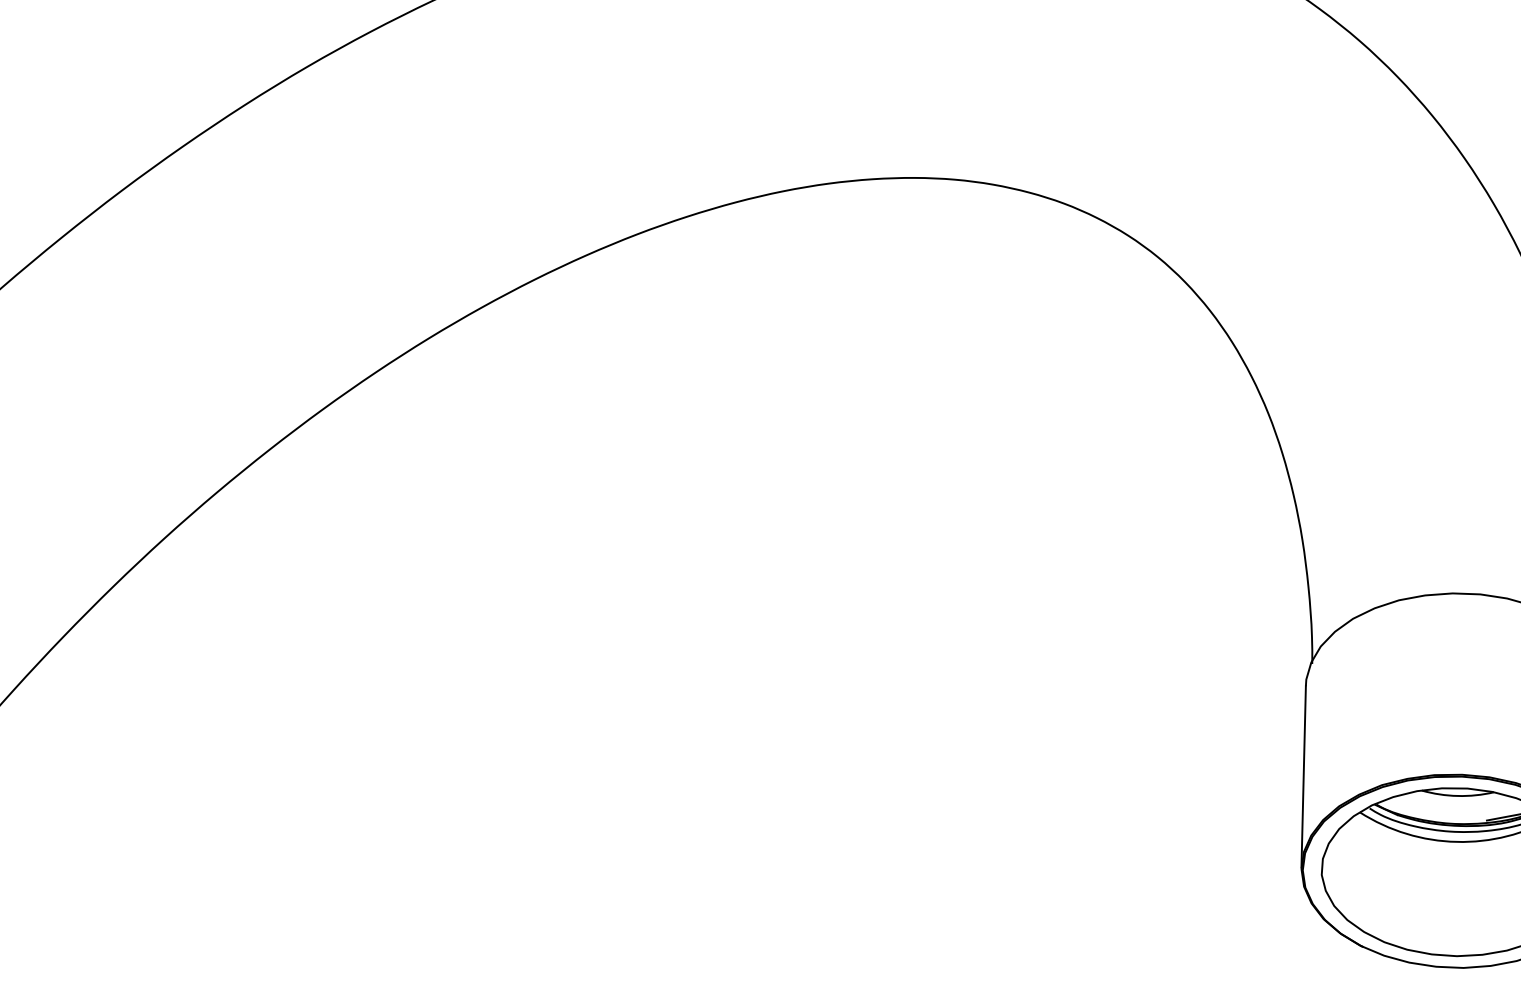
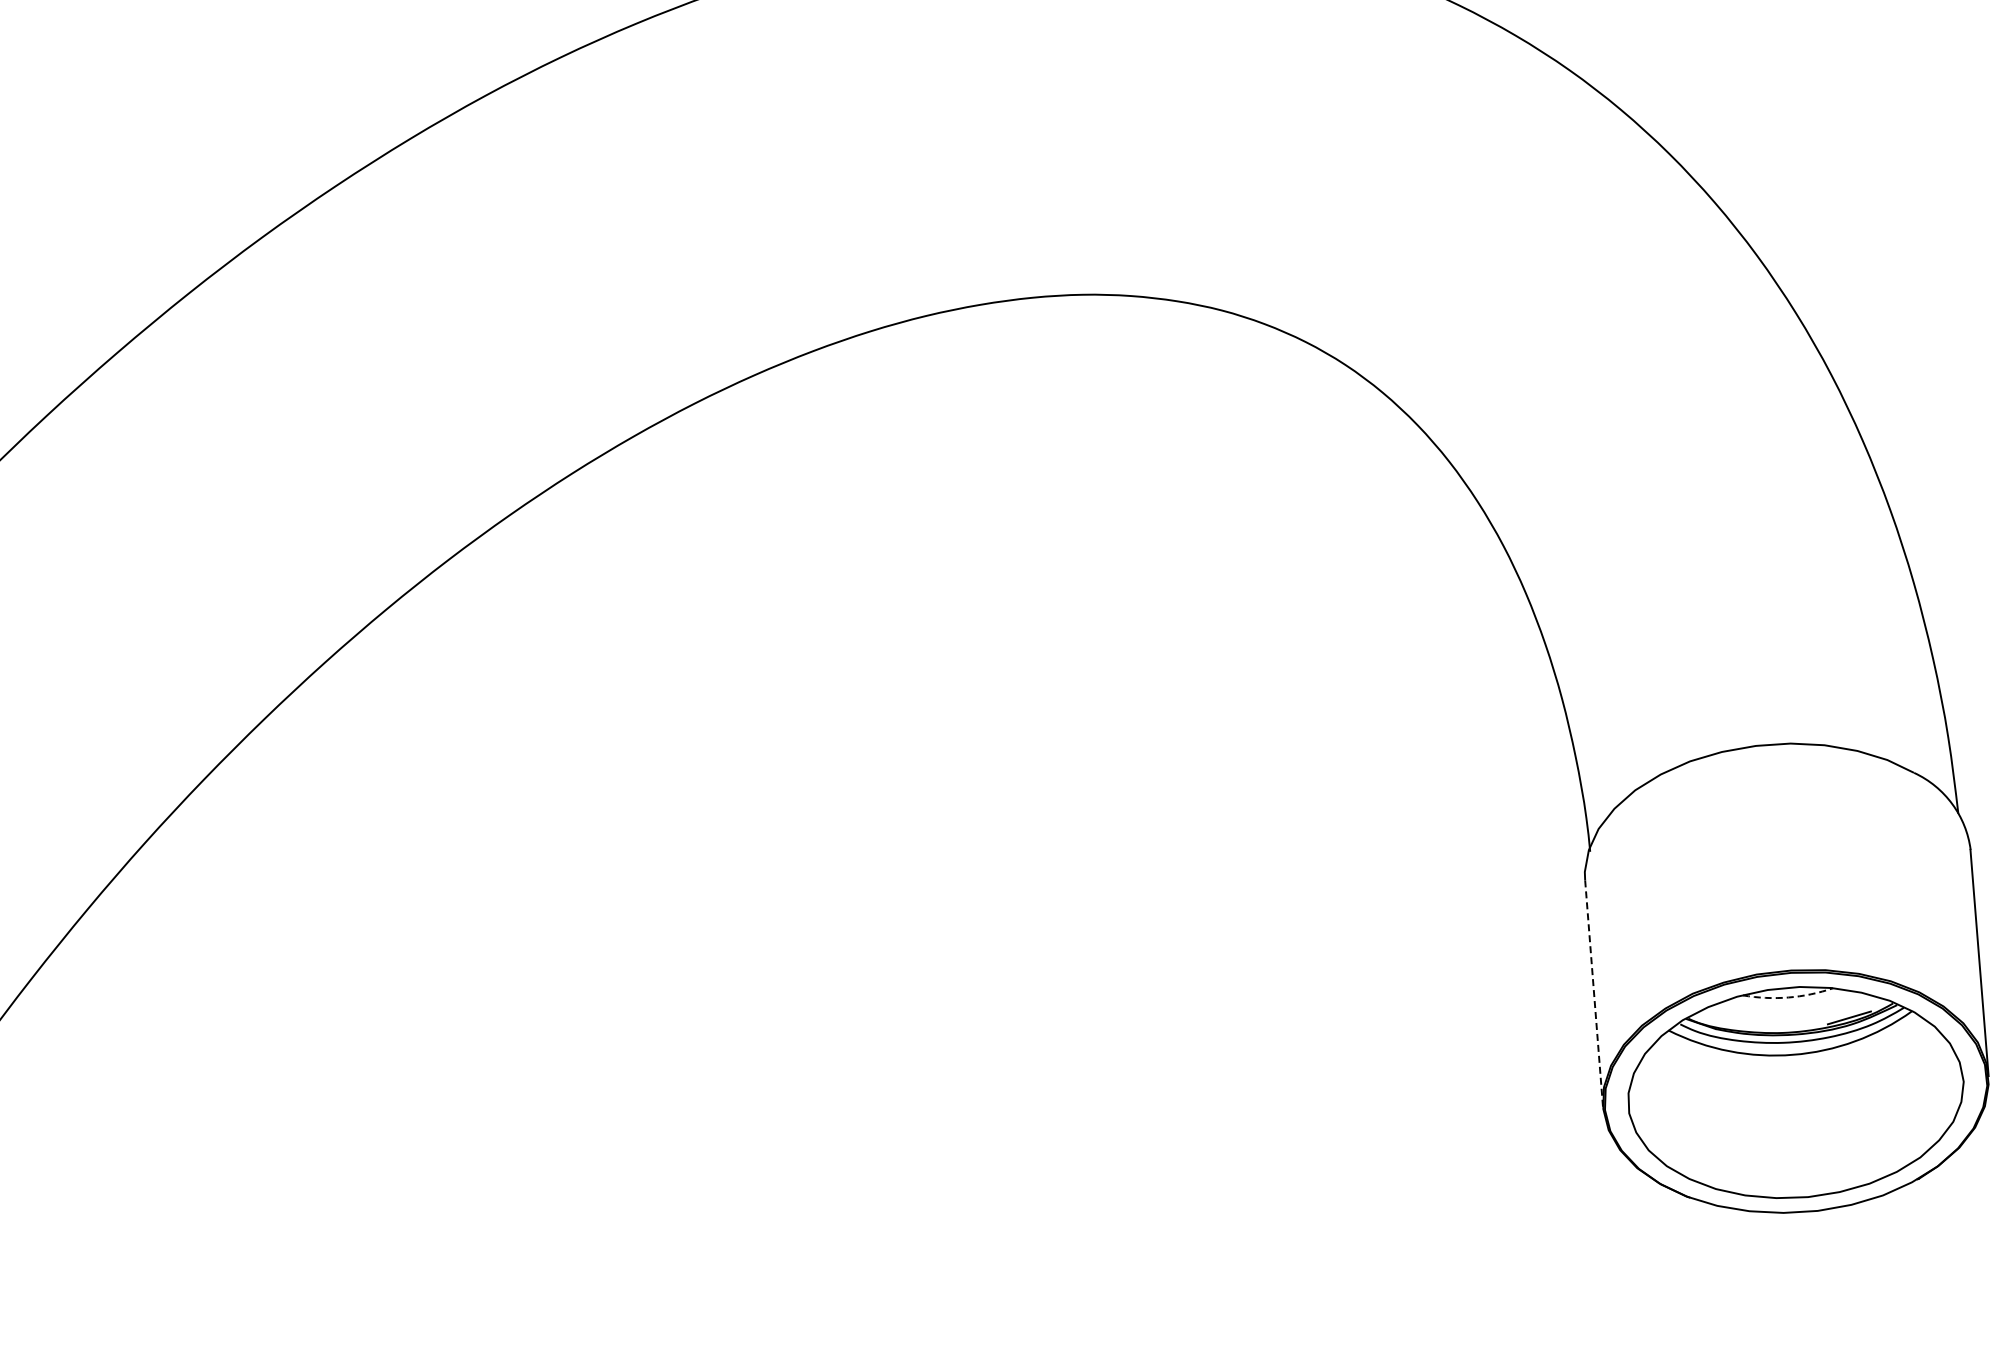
line: (1303, 777) -> (1594, 994), solid -> dashed
arc: (1457, 795) -> (1788, 997), solid -> dashed

